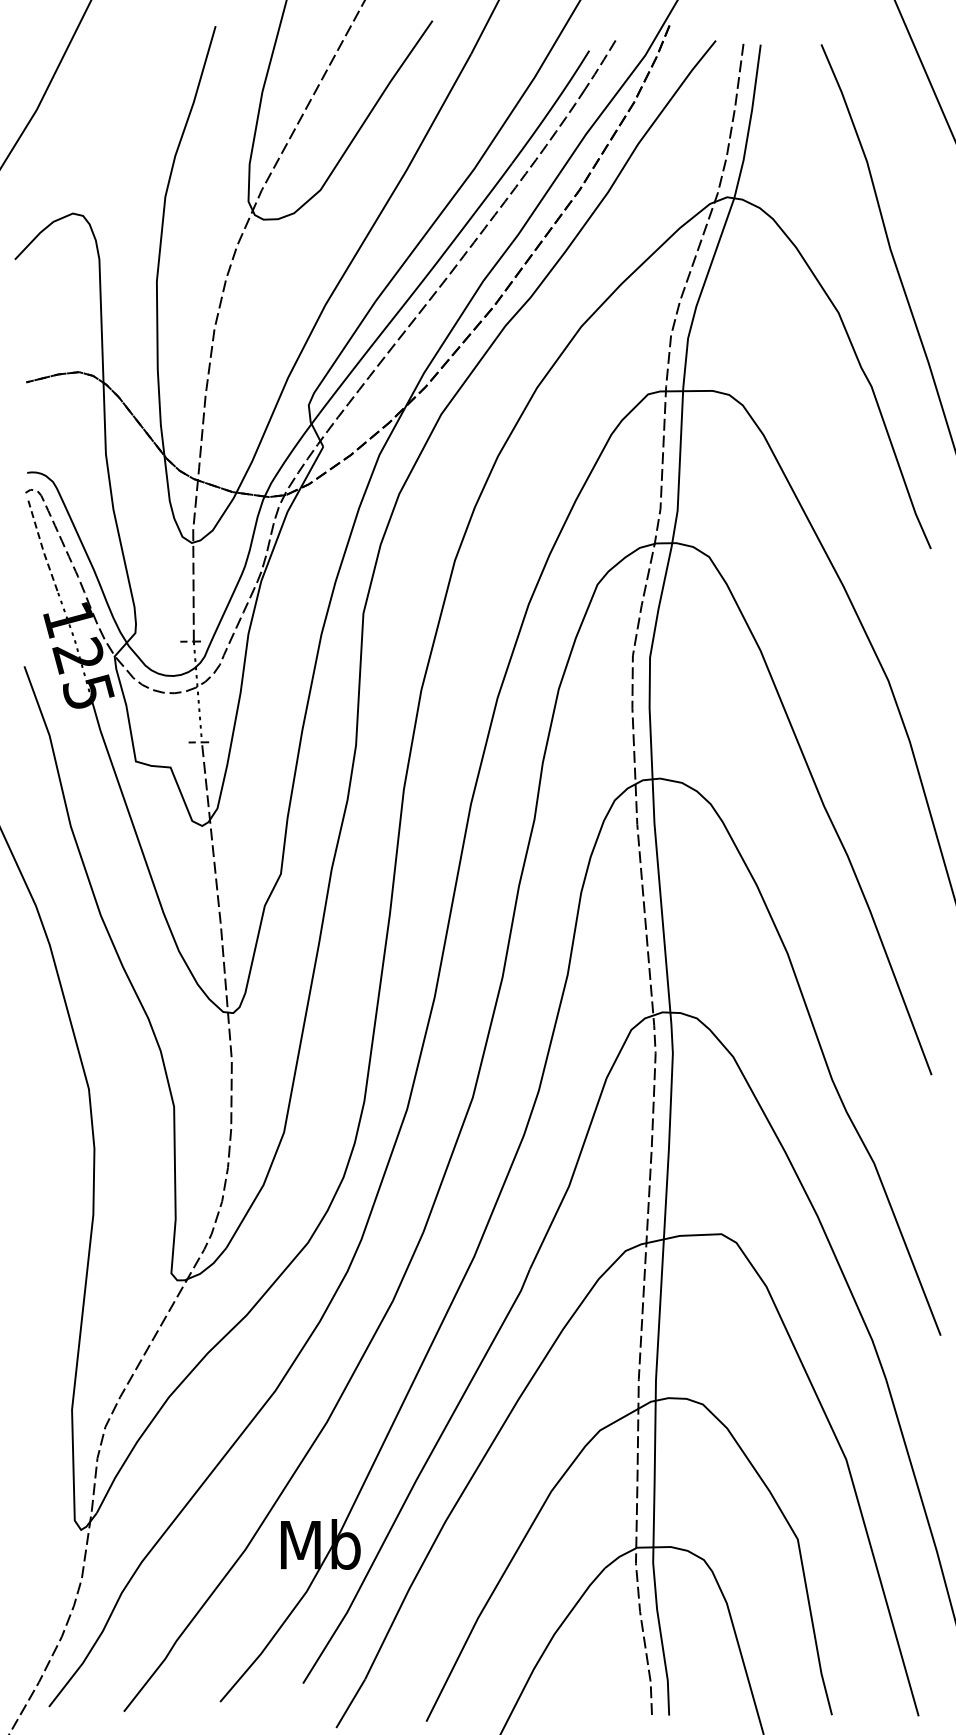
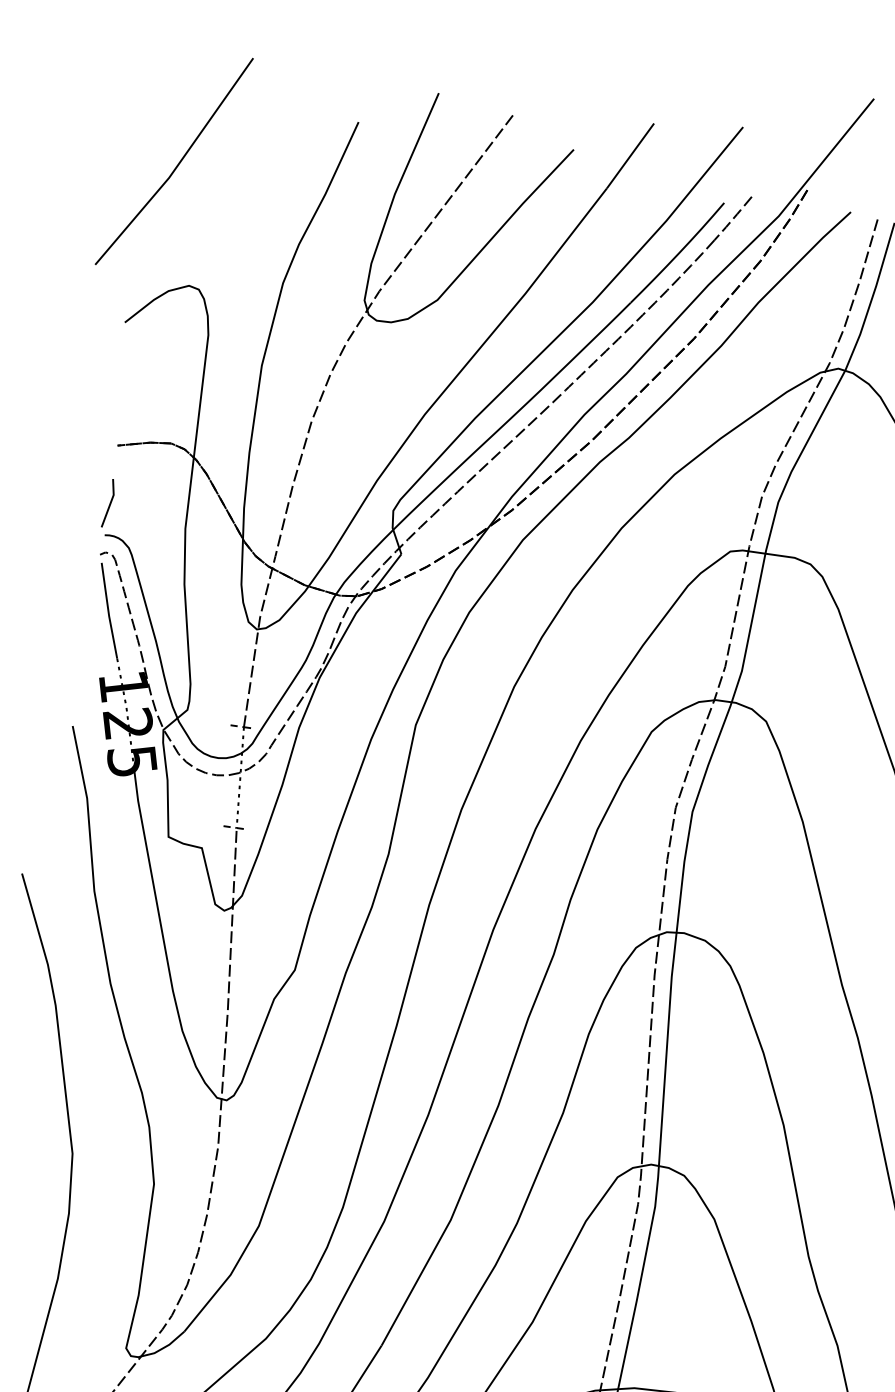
line: (27, 440) -> (109, 503), added
line: (42, 547) -> (108, 611), dashed -> solid

